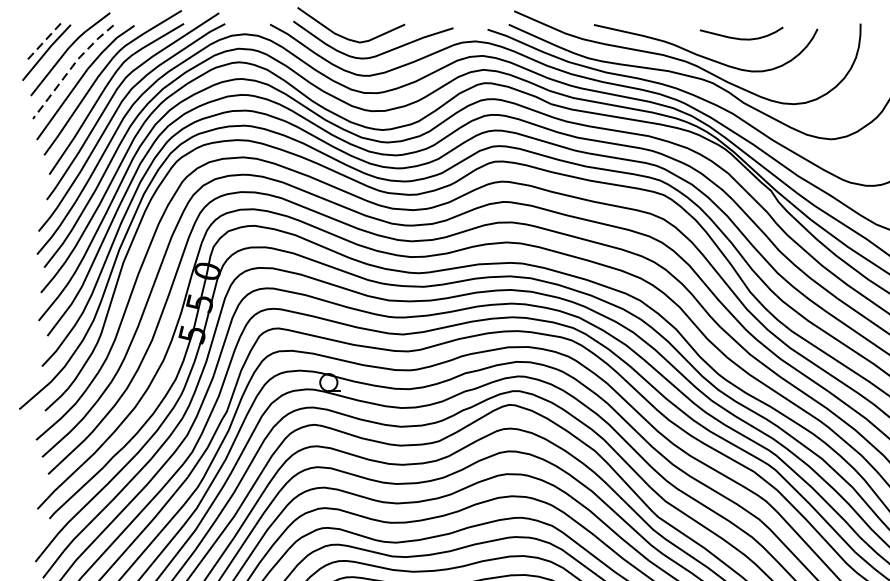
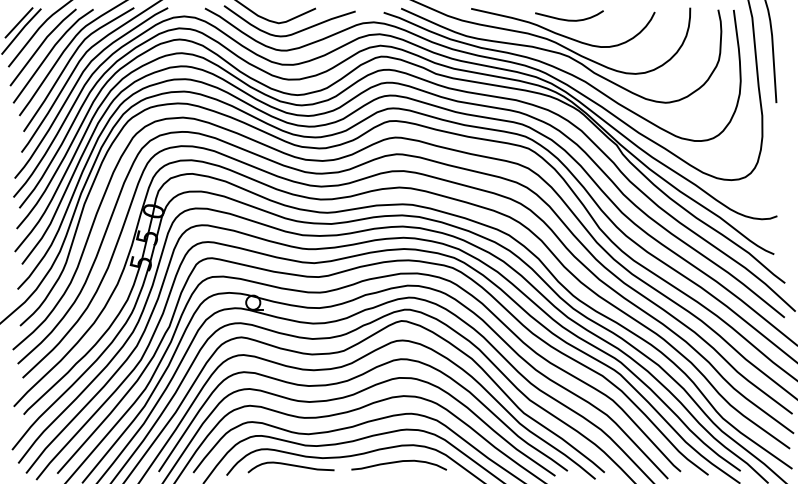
curve: (741, 37) -> (569, 19), moved
line: (44, 41) -> (19, 22), dashed -> solid
line: (71, 68) -> (41, 44), dashed -> solid

